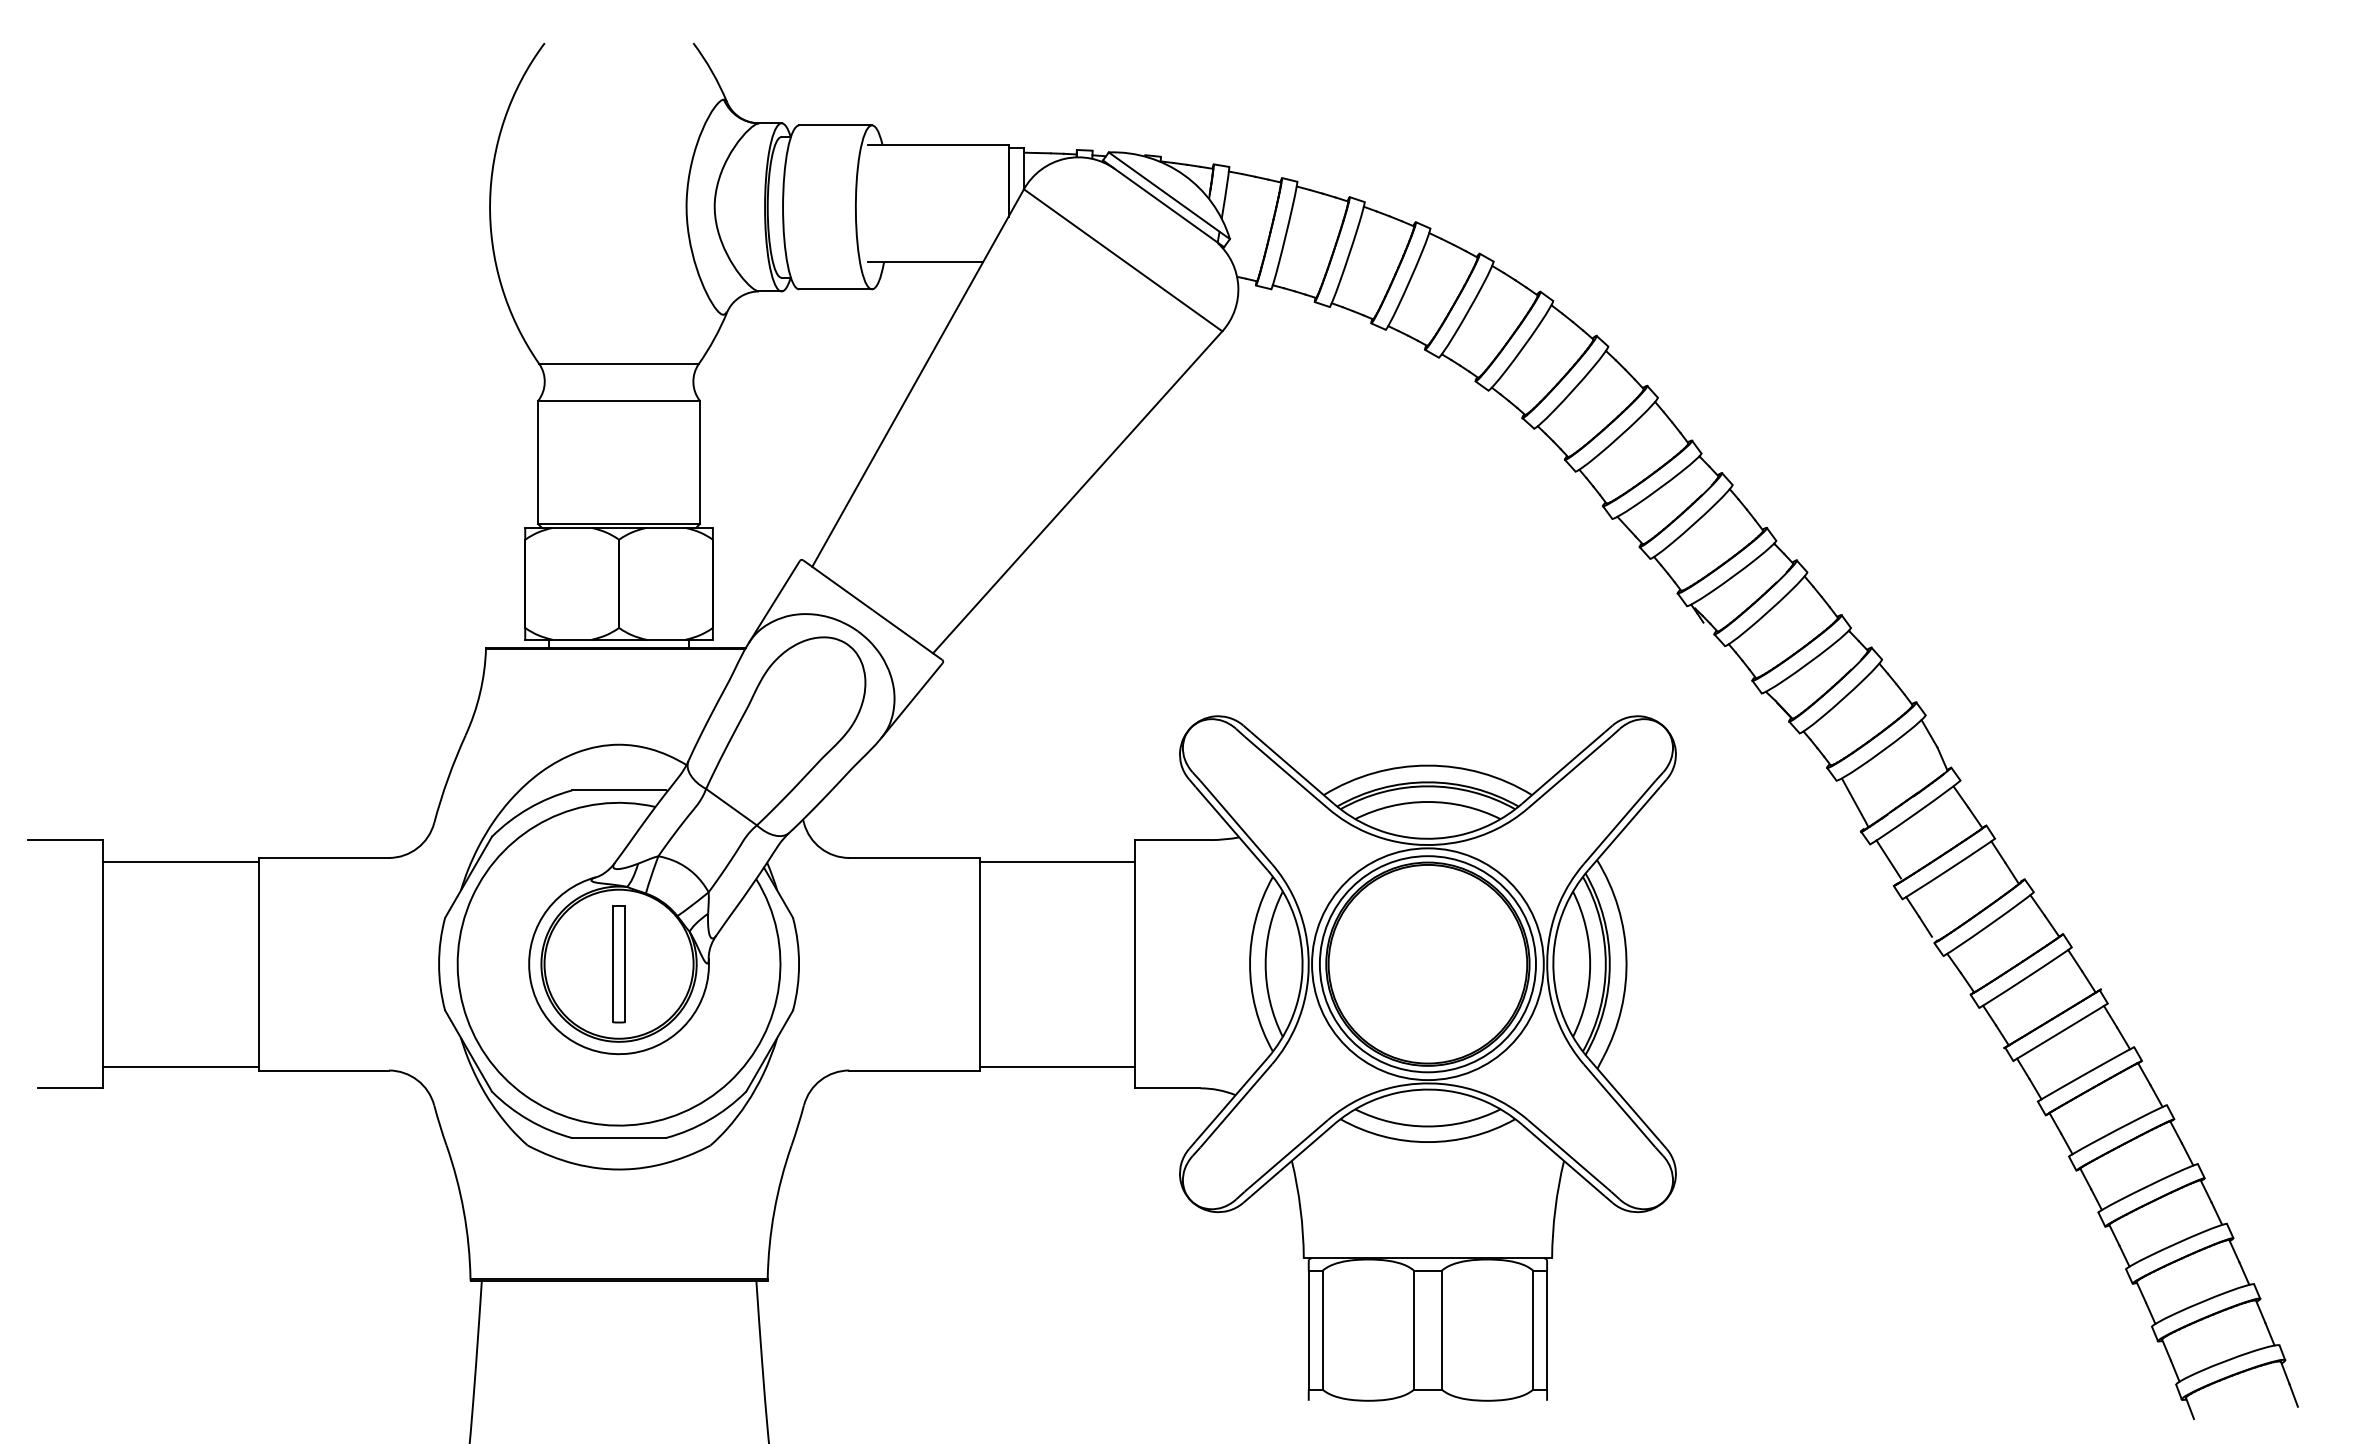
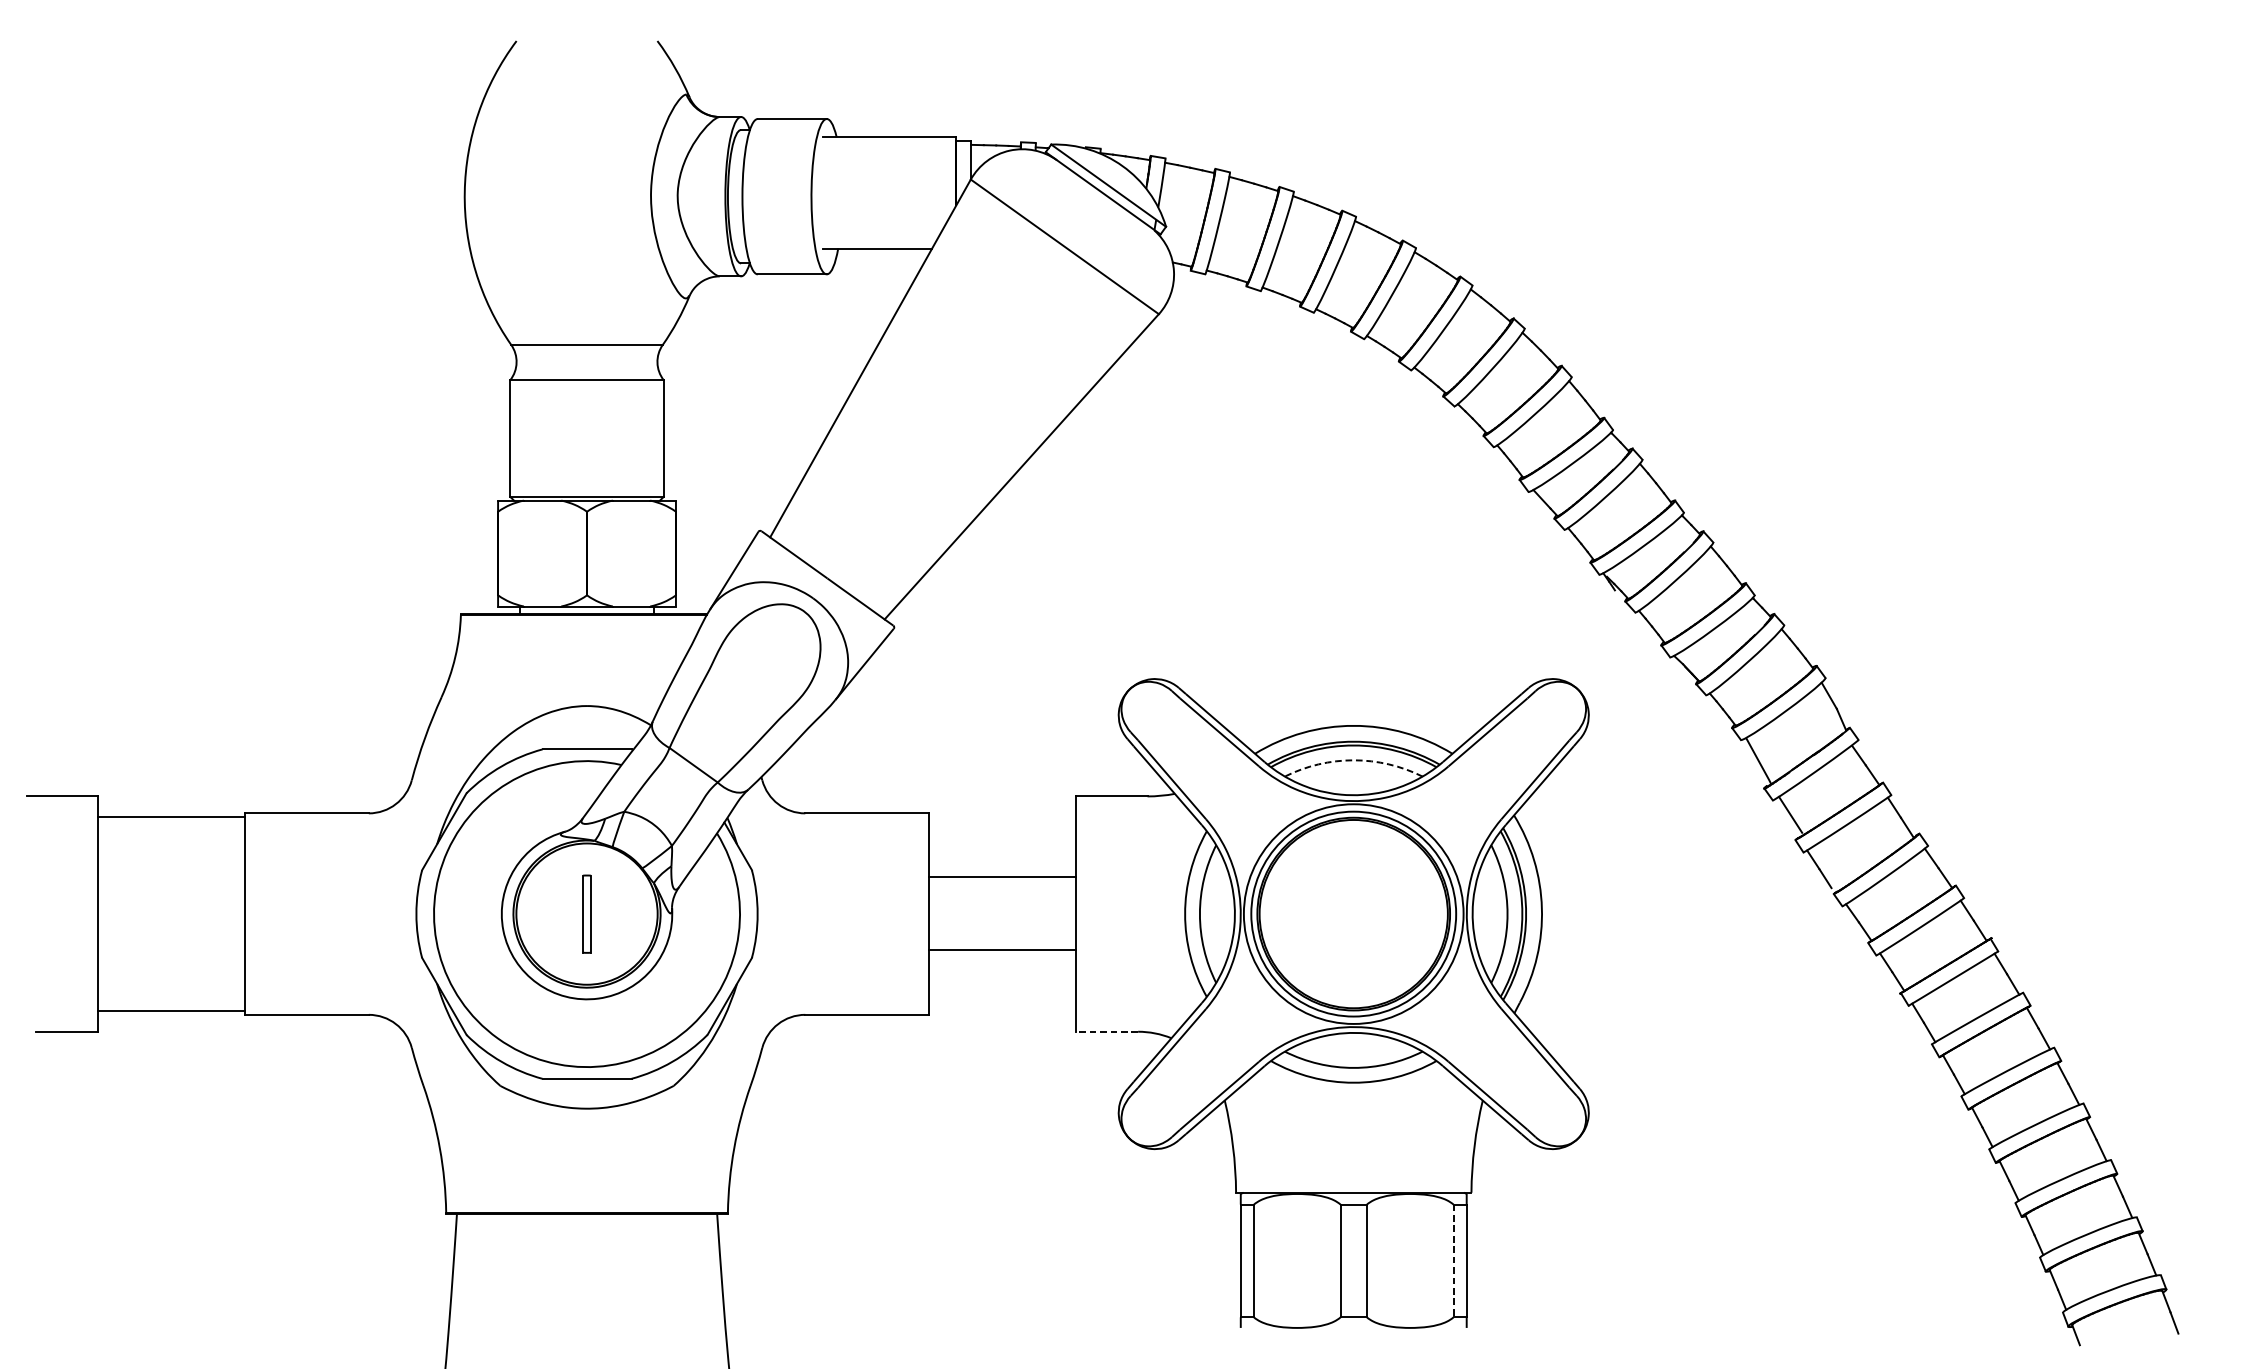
arc: (1427, 801) -> (1353, 759), solid -> dashed
line: (1057, 861) -> (1002, 876), moved
part: (618, 964) -> (586, 914), size x0.7
line: (1057, 1066) -> (1002, 949), moved
line: (1167, 1088) -> (1106, 1031), solid -> dashed
line: (1533, 1330) -> (1453, 1261), solid -> dashed

